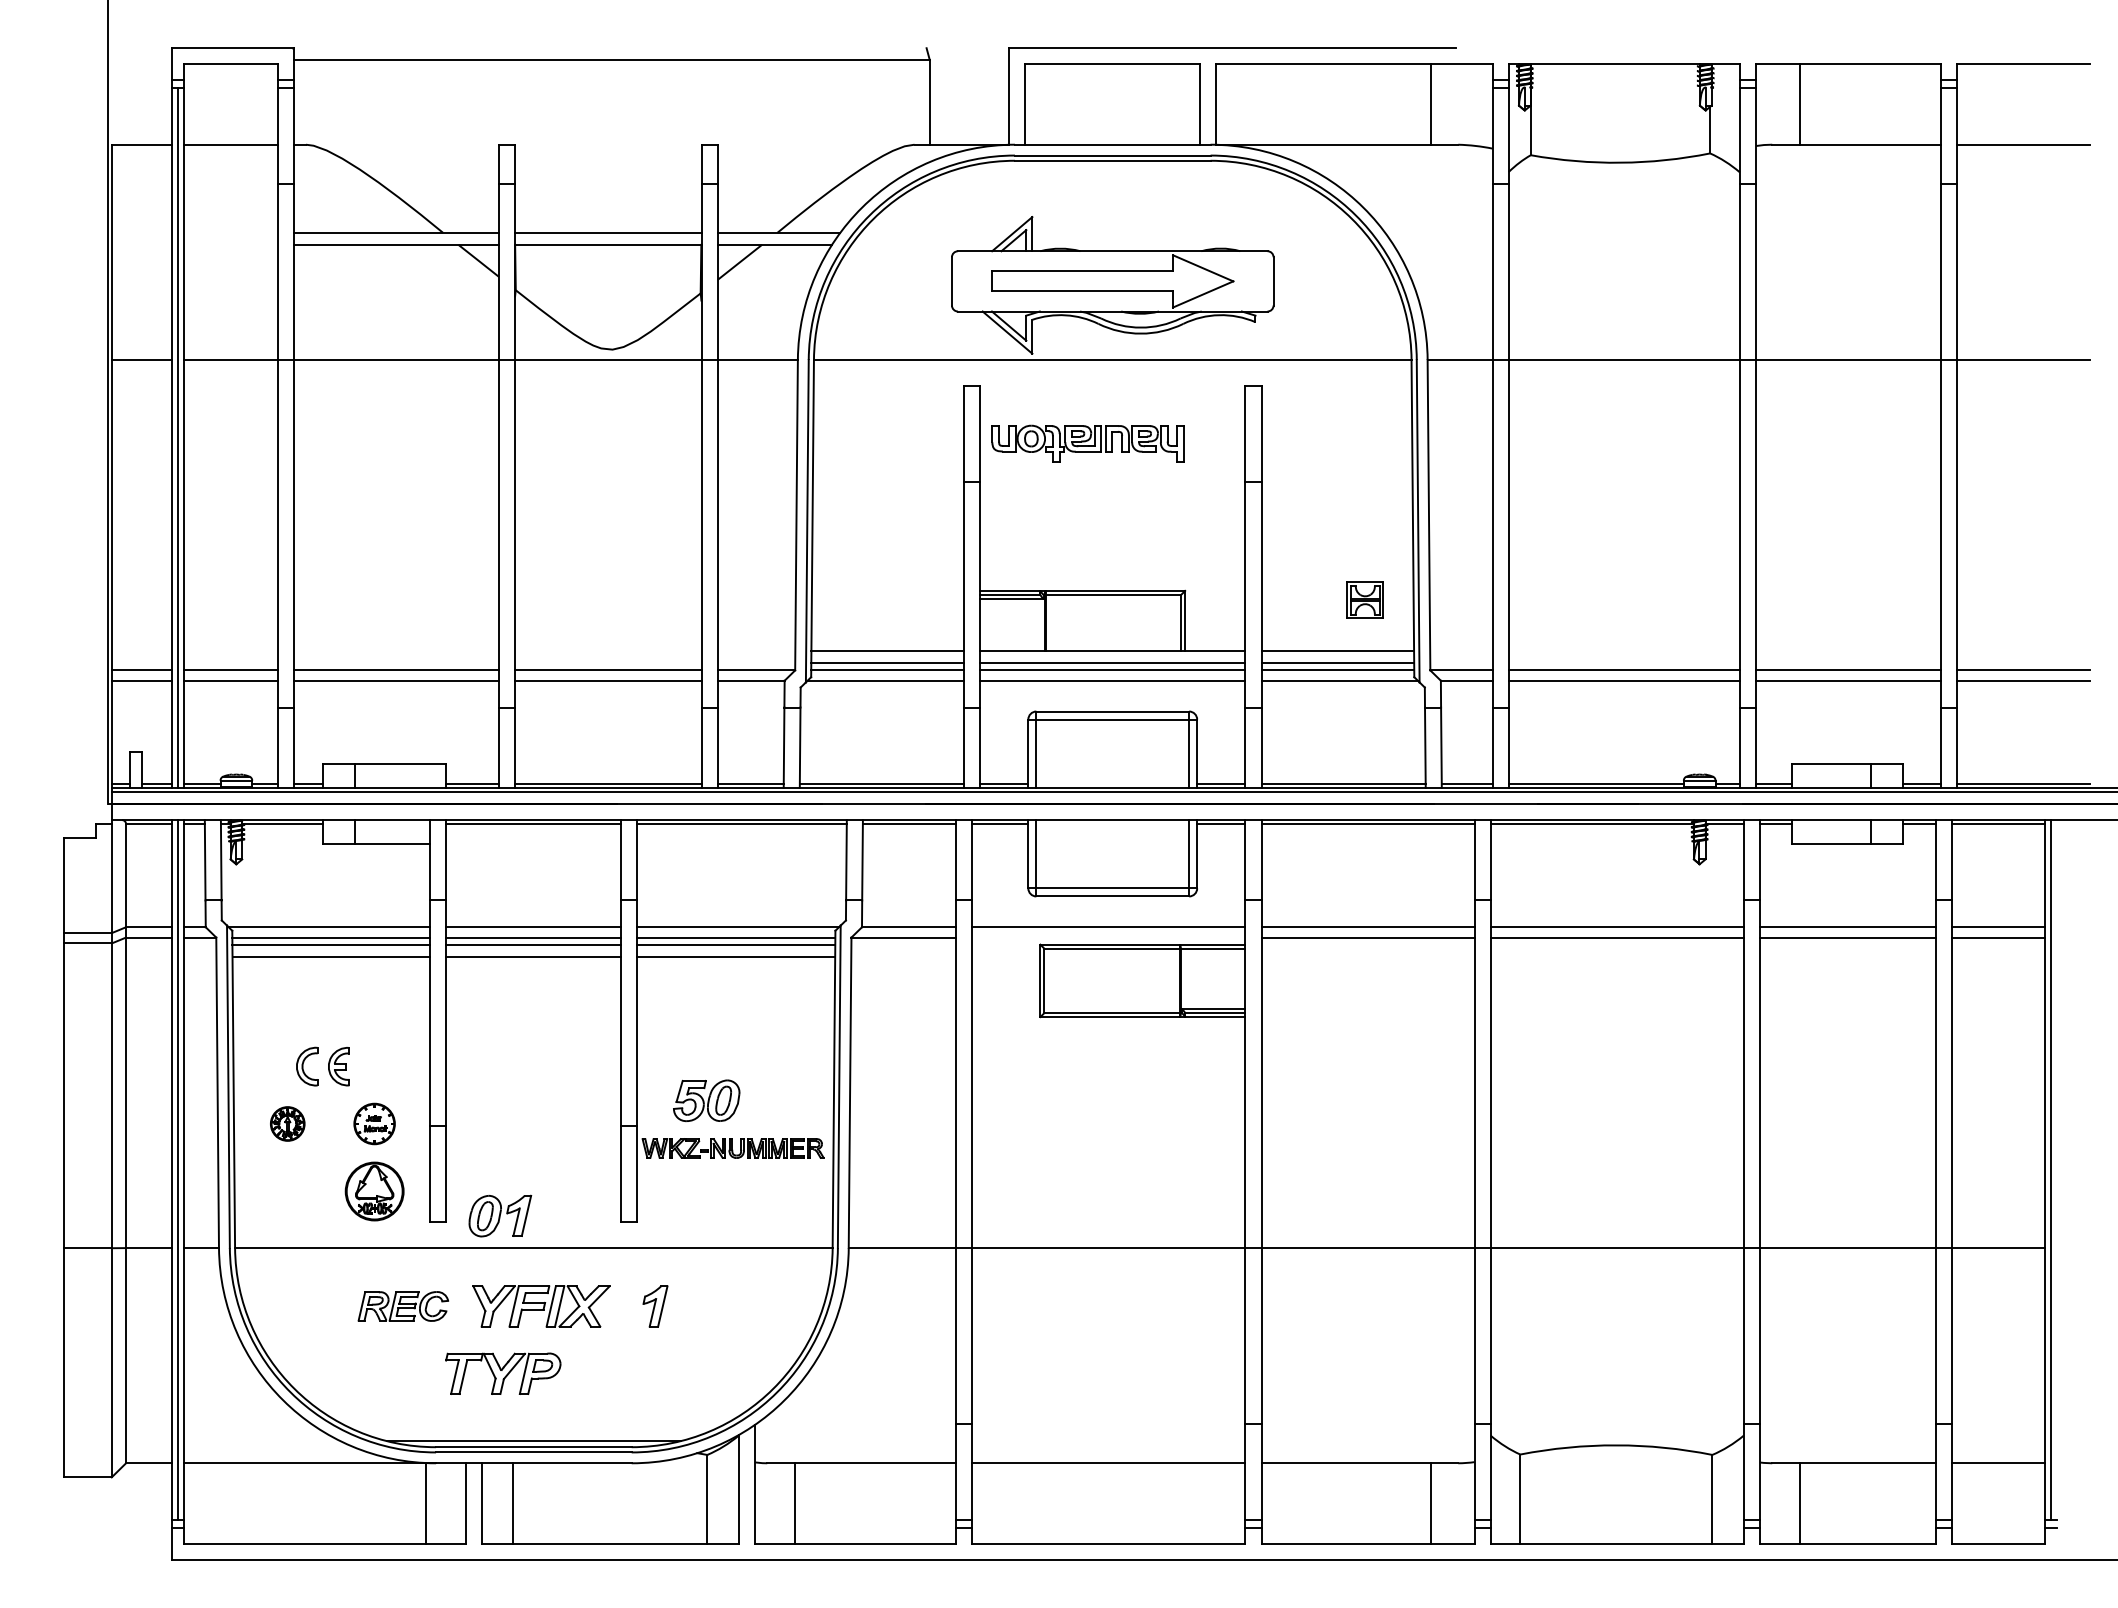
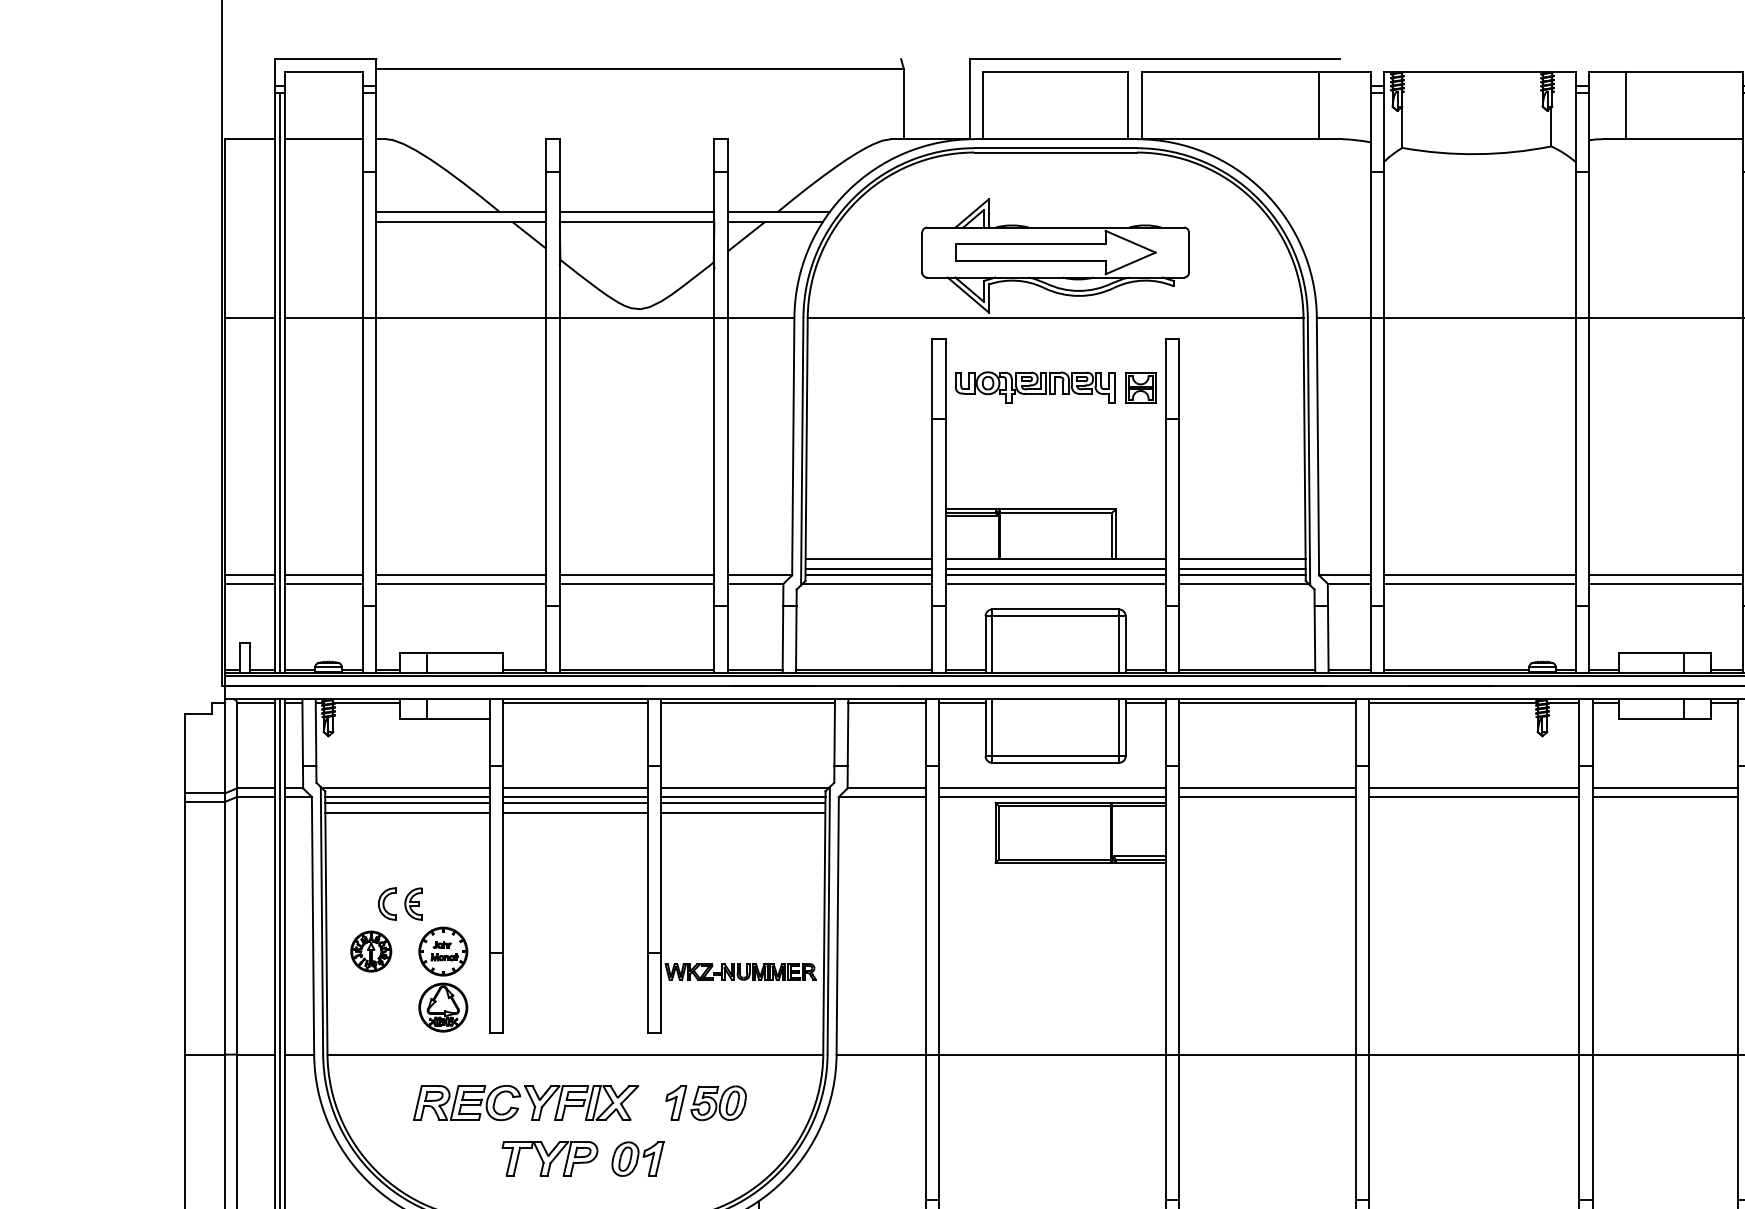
part: (1364, 599) -> (1140, 387), moved
line: (1108, 937) -> (1052, 796), added
part: (706, 1100) -> (718, 1103), moved
part: (287, 1123) -> (370, 951), size x1.43
part: (374, 1123) -> (443, 951), size x1.43
part: (500, 1215) -> (638, 1158), moved
part: (403, 1306) -> (467, 1103), size x1.43

